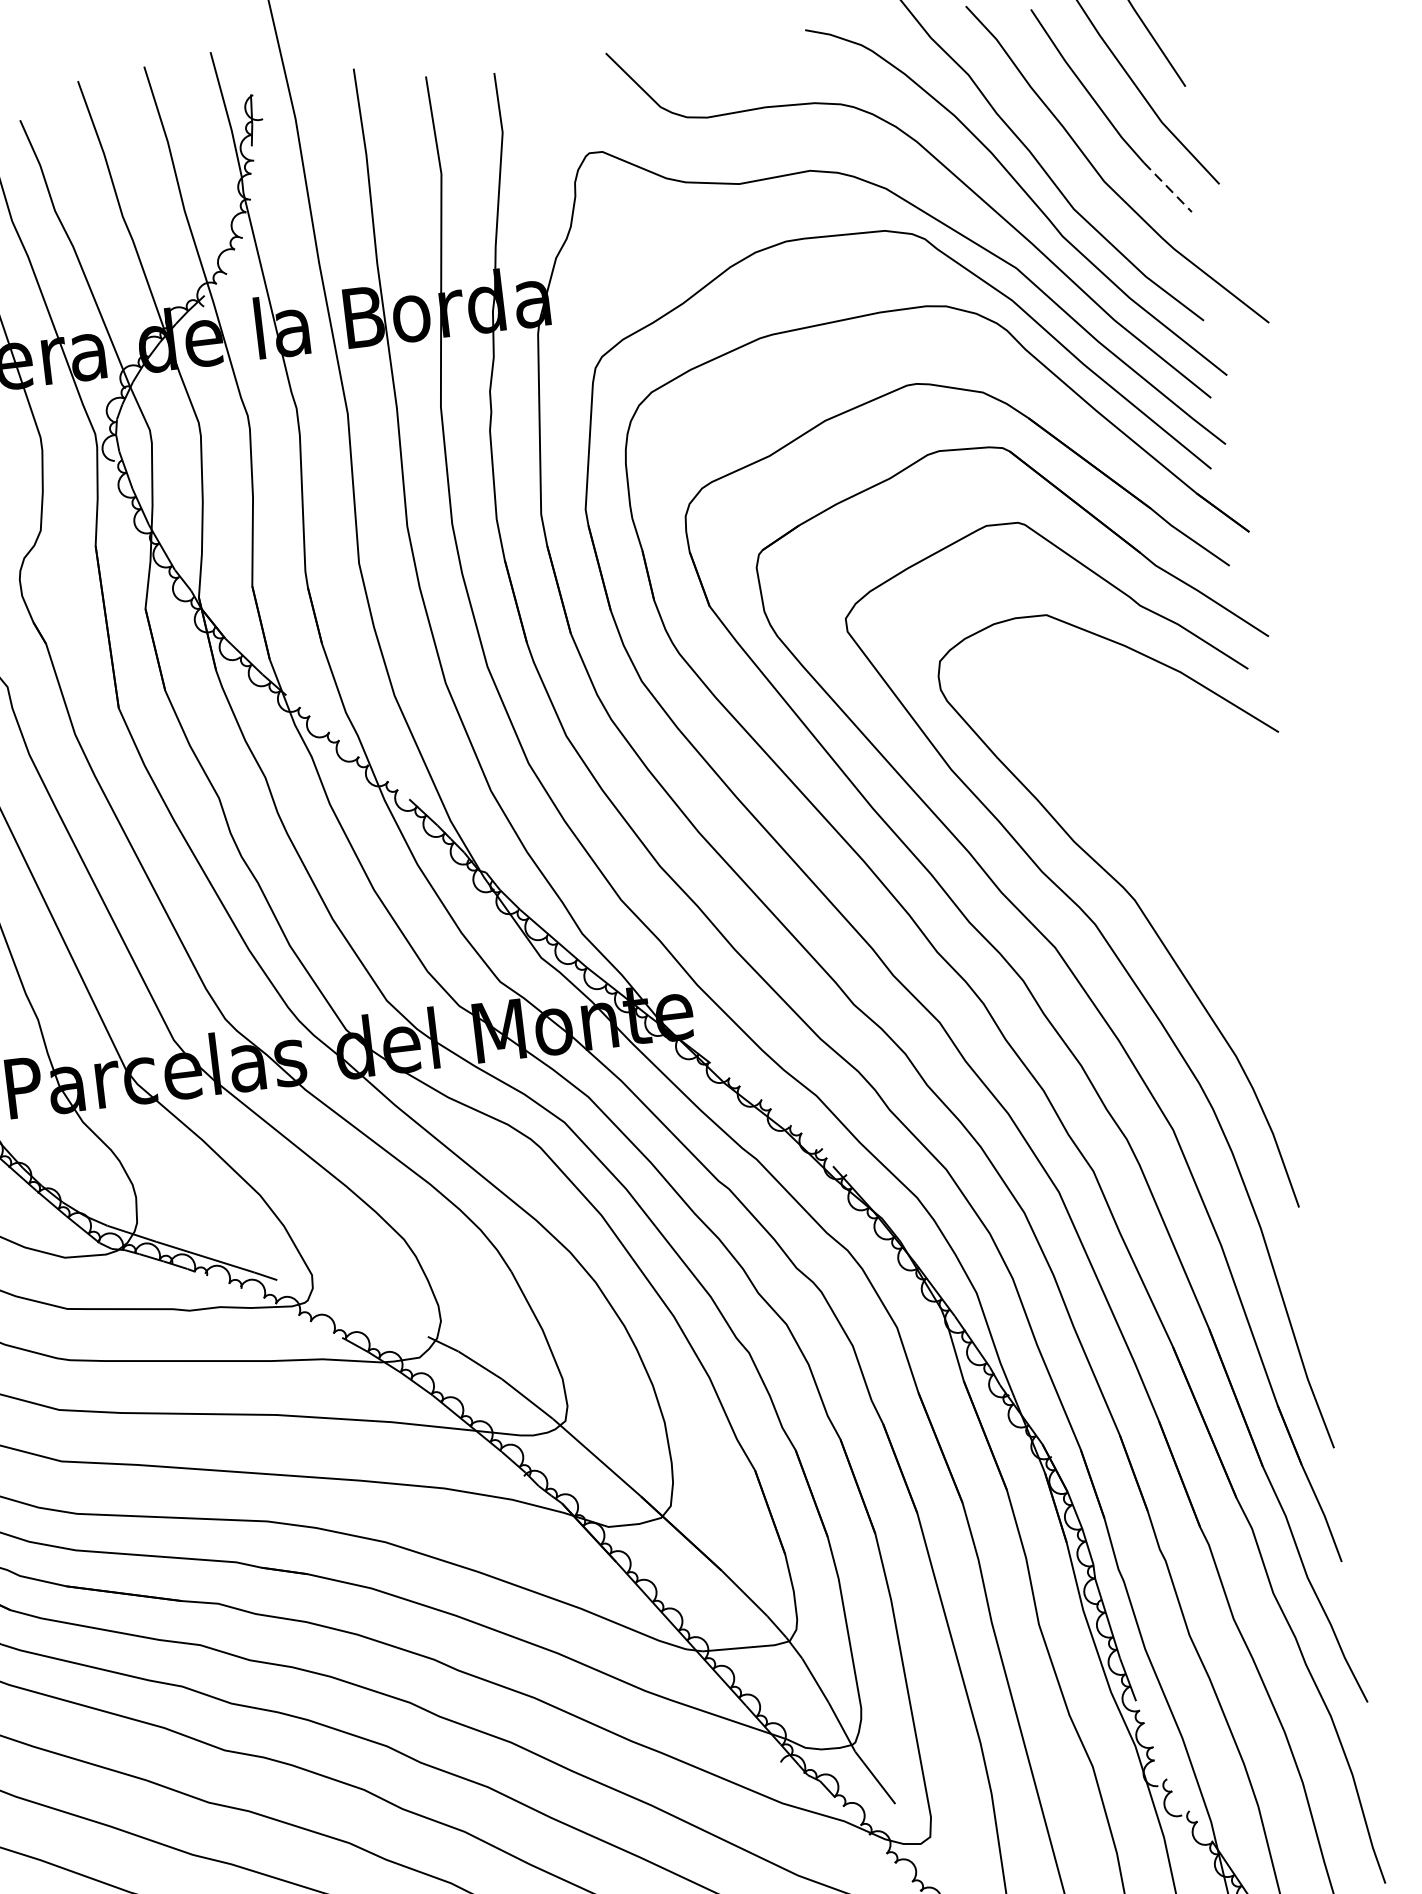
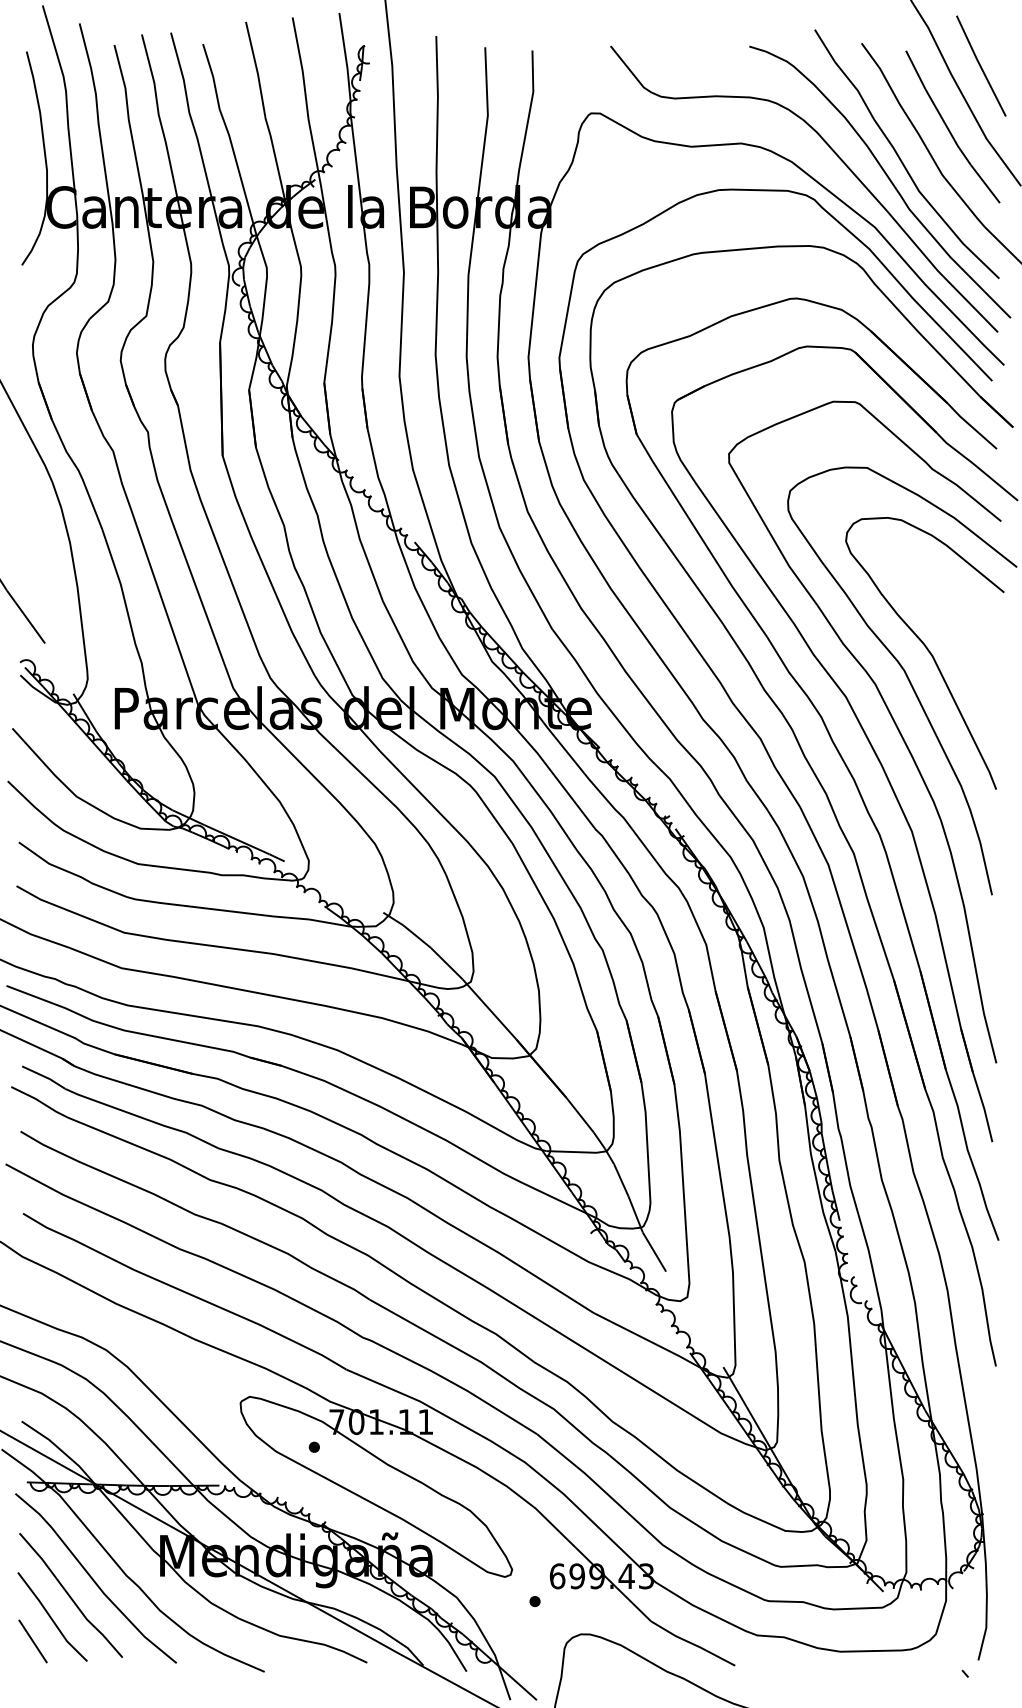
line: (1167, 187) -> (985, 184), dashed -> solid
curve: (1166, 869) -> (928, 652), added

